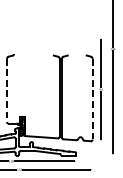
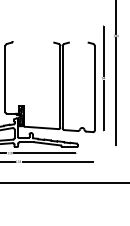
line: (7, 90) -> (5, 79), dashed -> solid
line: (92, 99) -> (94, 88), dashed -> solid

